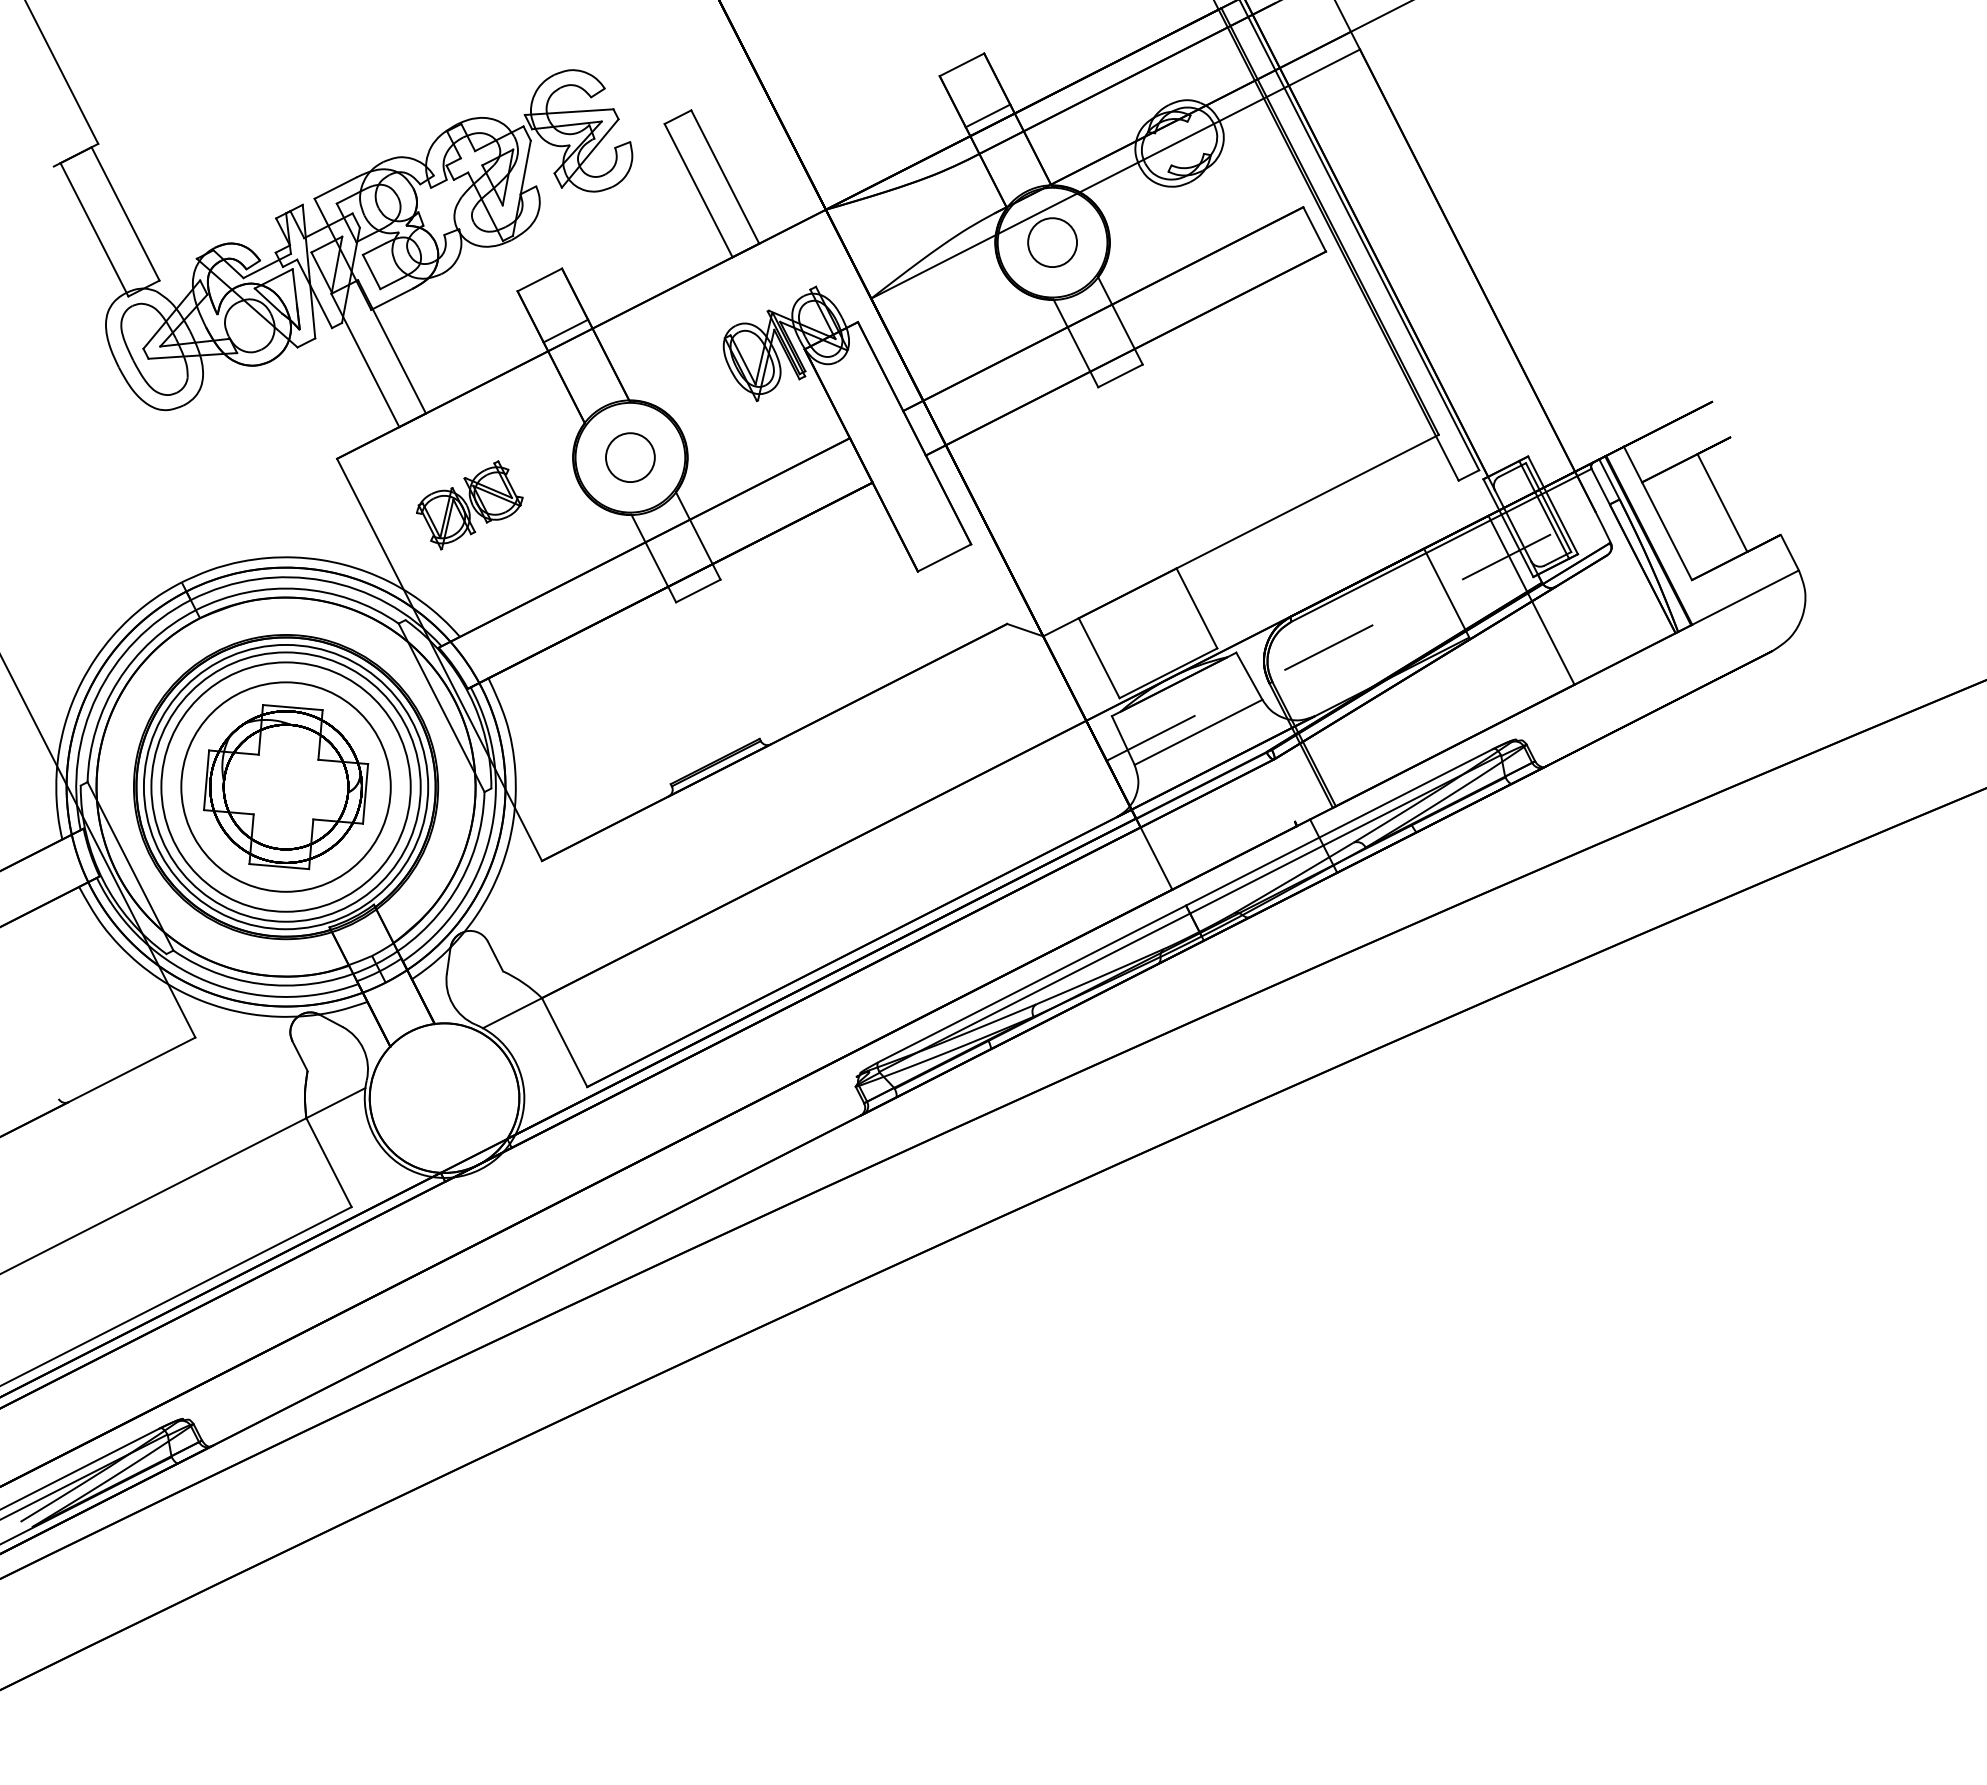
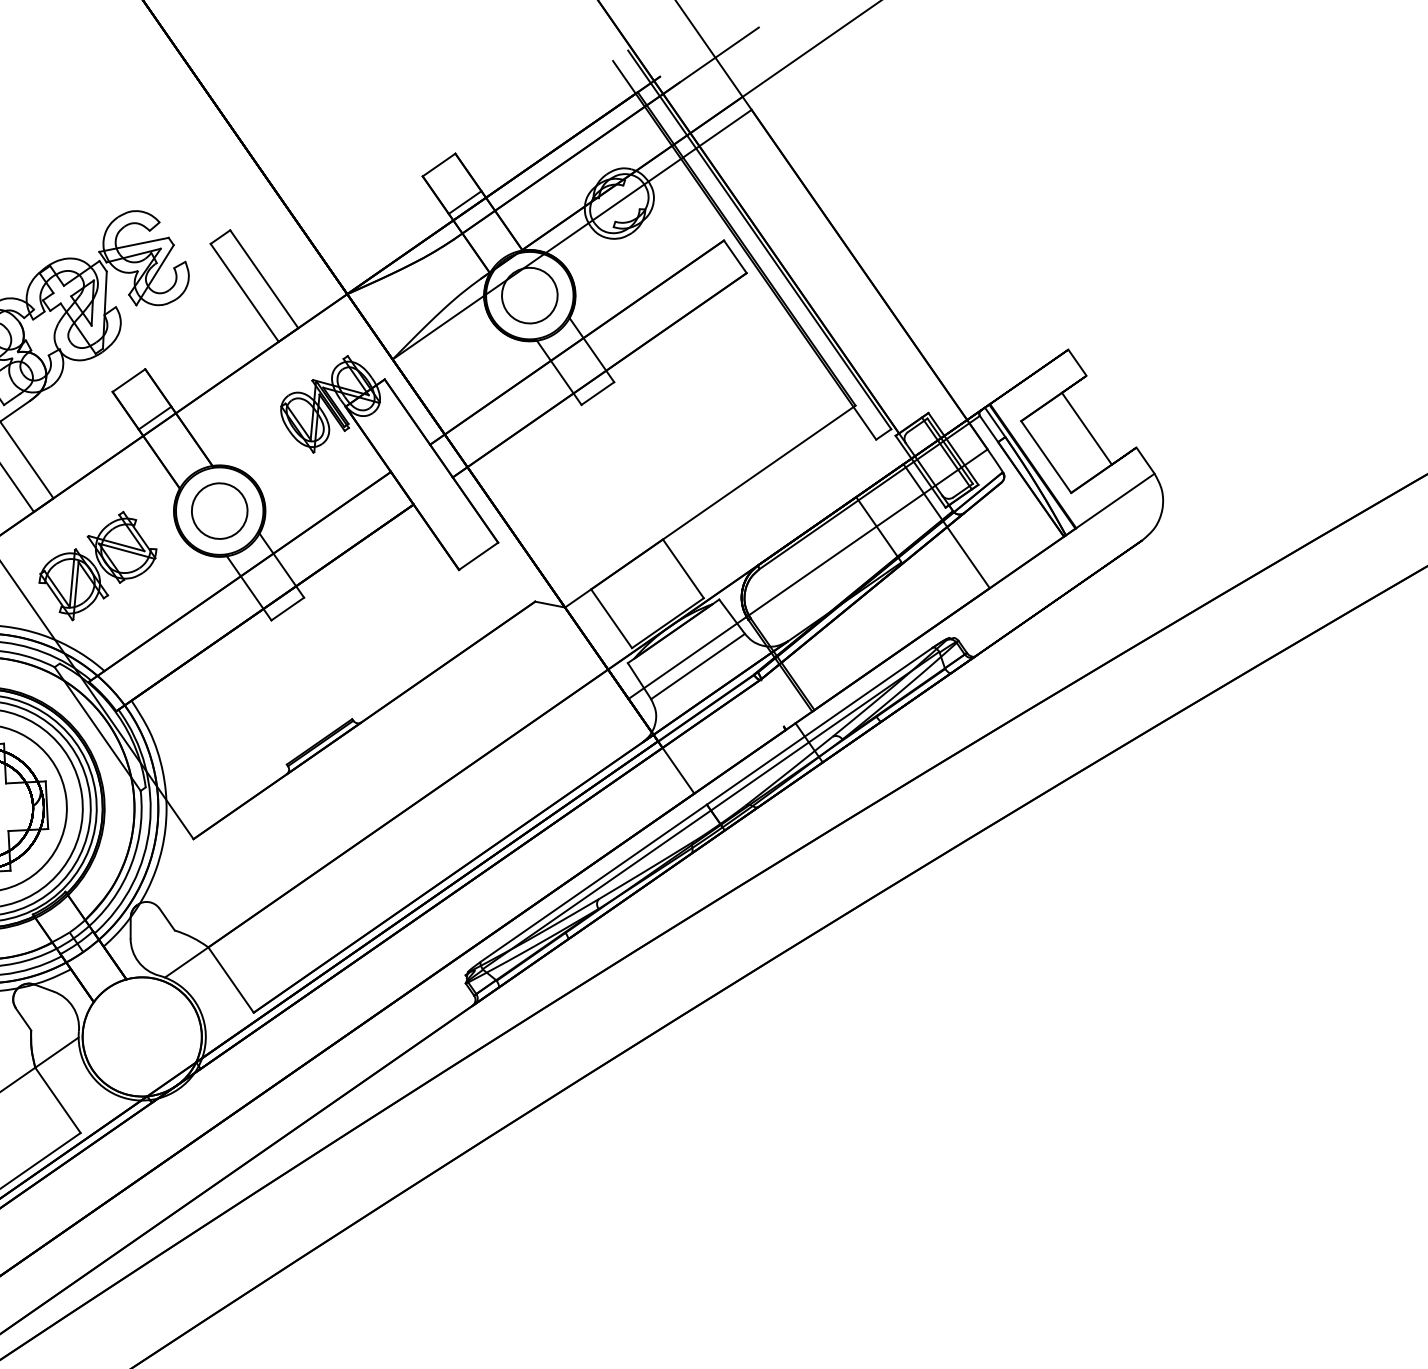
circle: (1052, 242) -> (529, 295), size x1.43
circle: (630, 457) -> (219, 510), size x1.43
line: (1632, 464) -> (1077, 362), moved
part: (469, 505) -> (97, 566), size x1.43
line: (1351, 636) -> (808, 574), dashed -> solid

